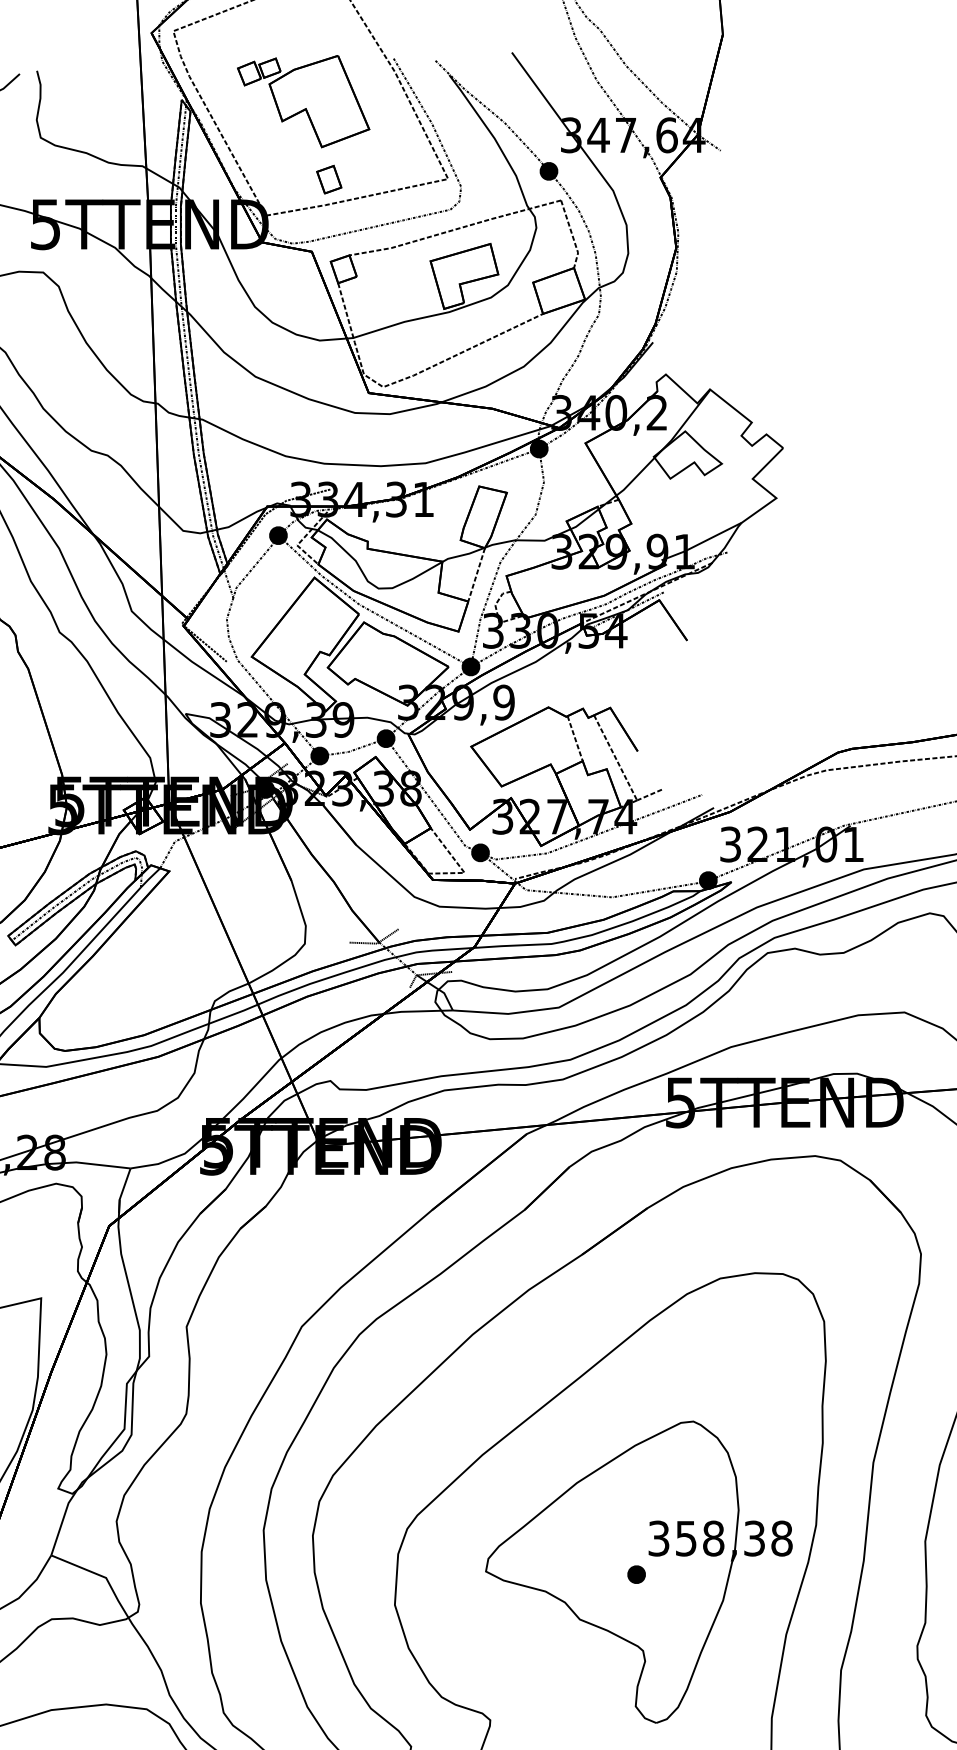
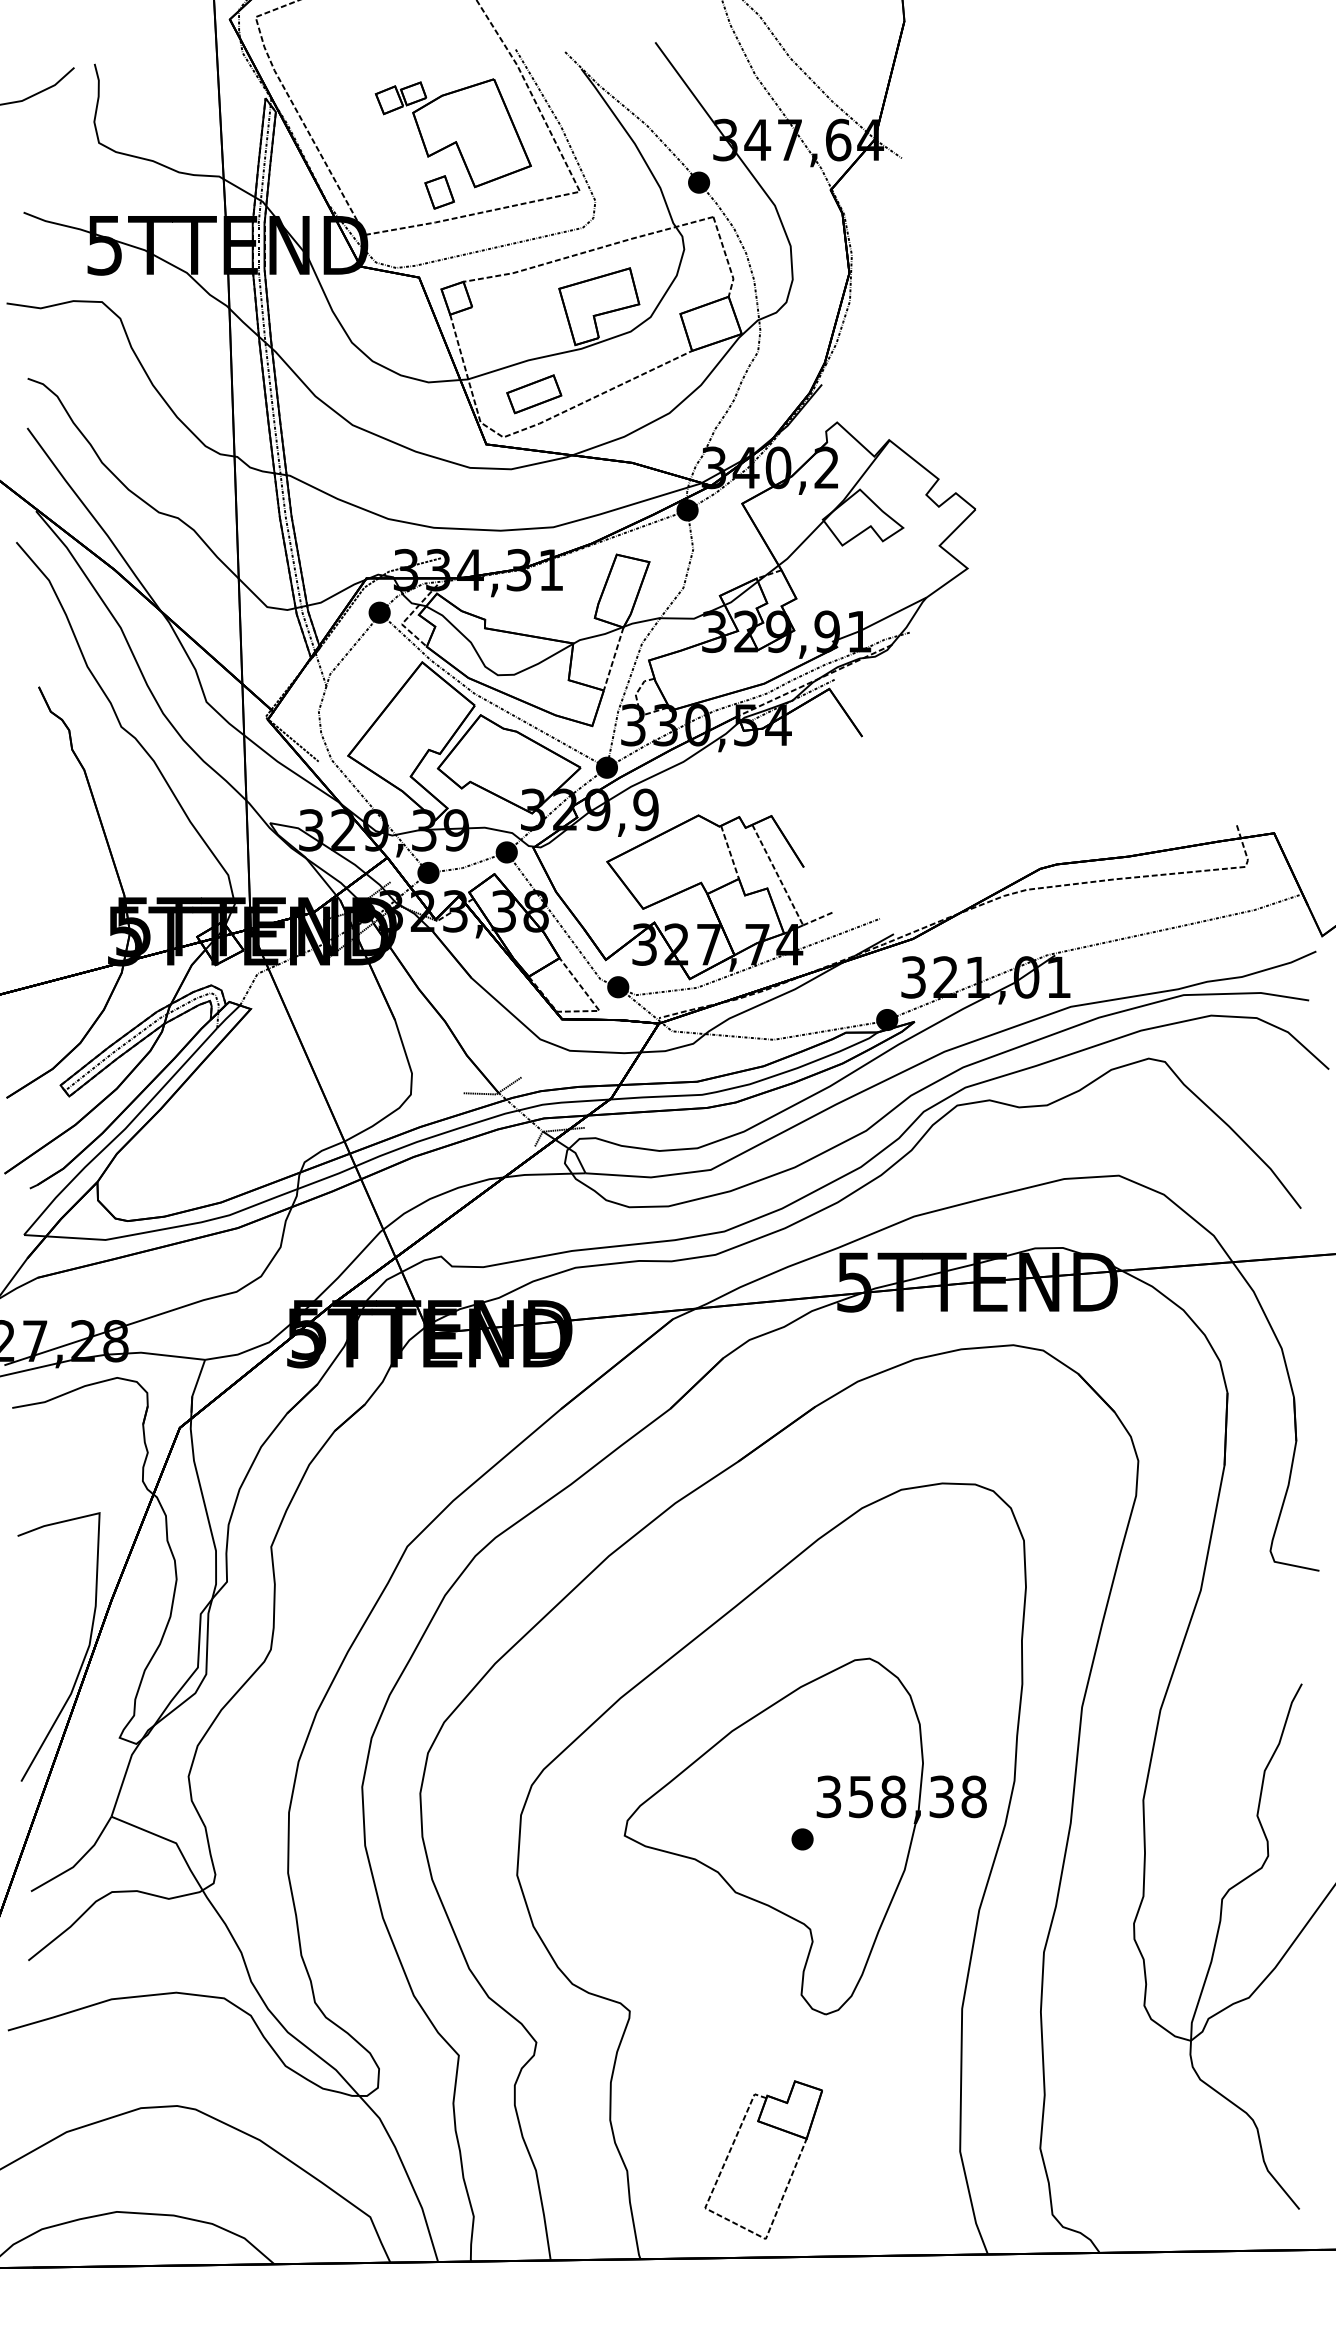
part: (302, 101) -> (452, 133), moved
part: (409, 350) -> (534, 394), added

